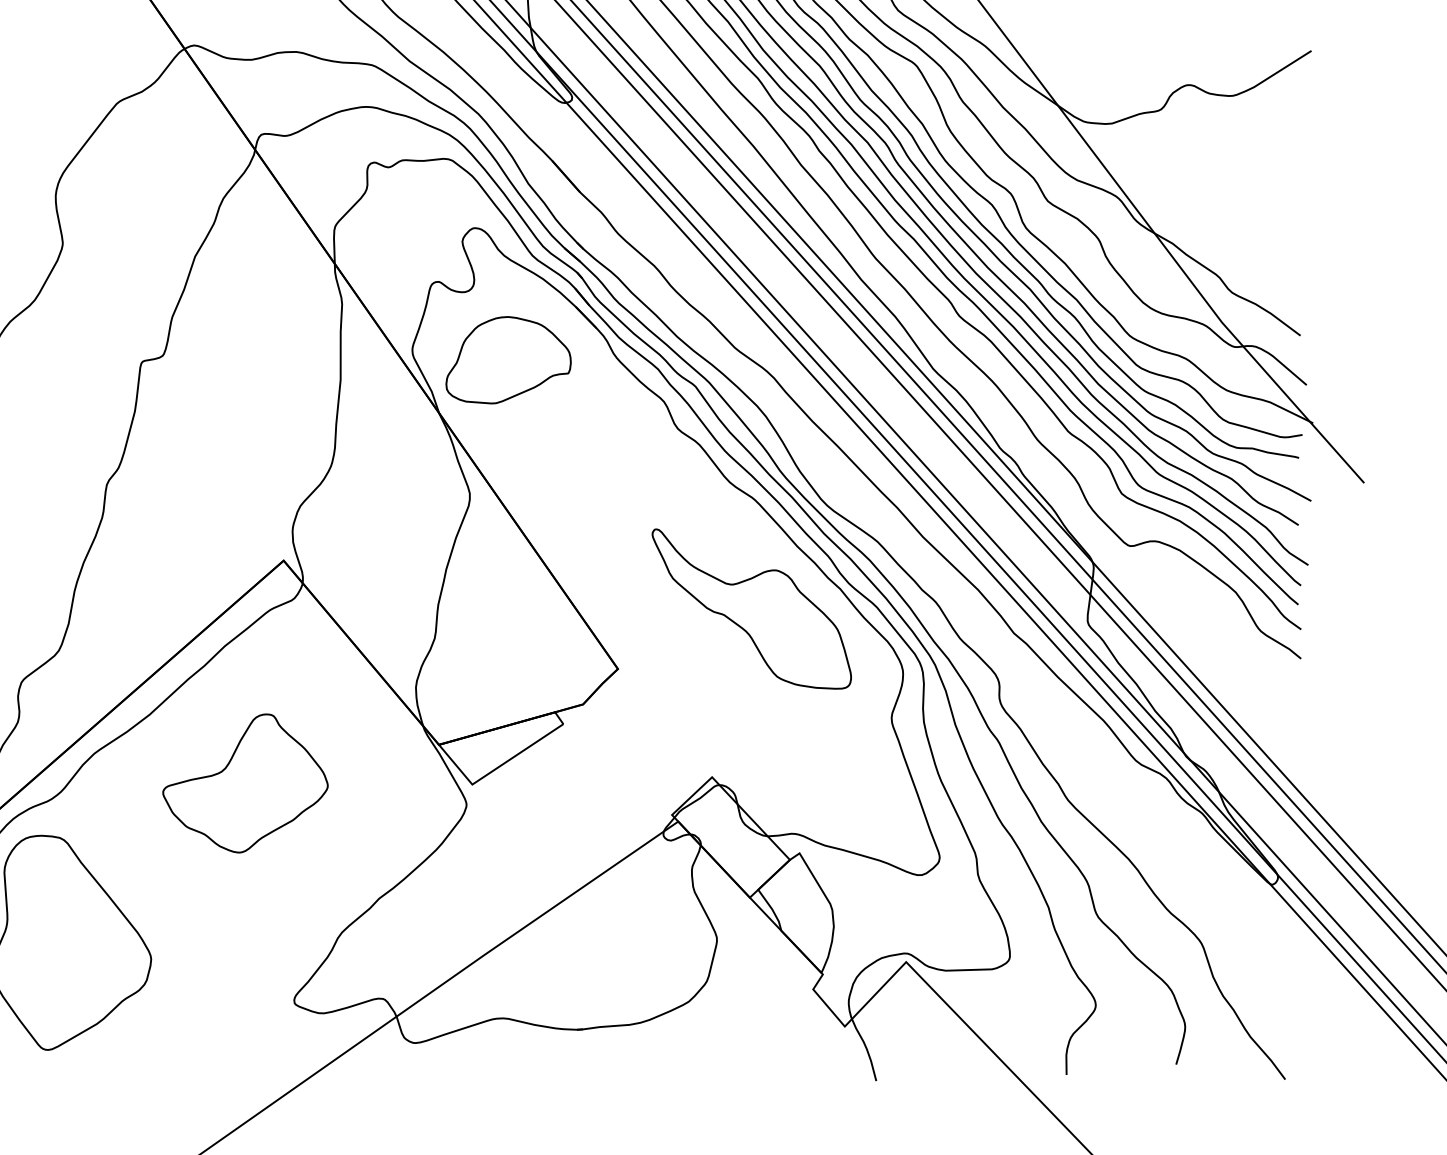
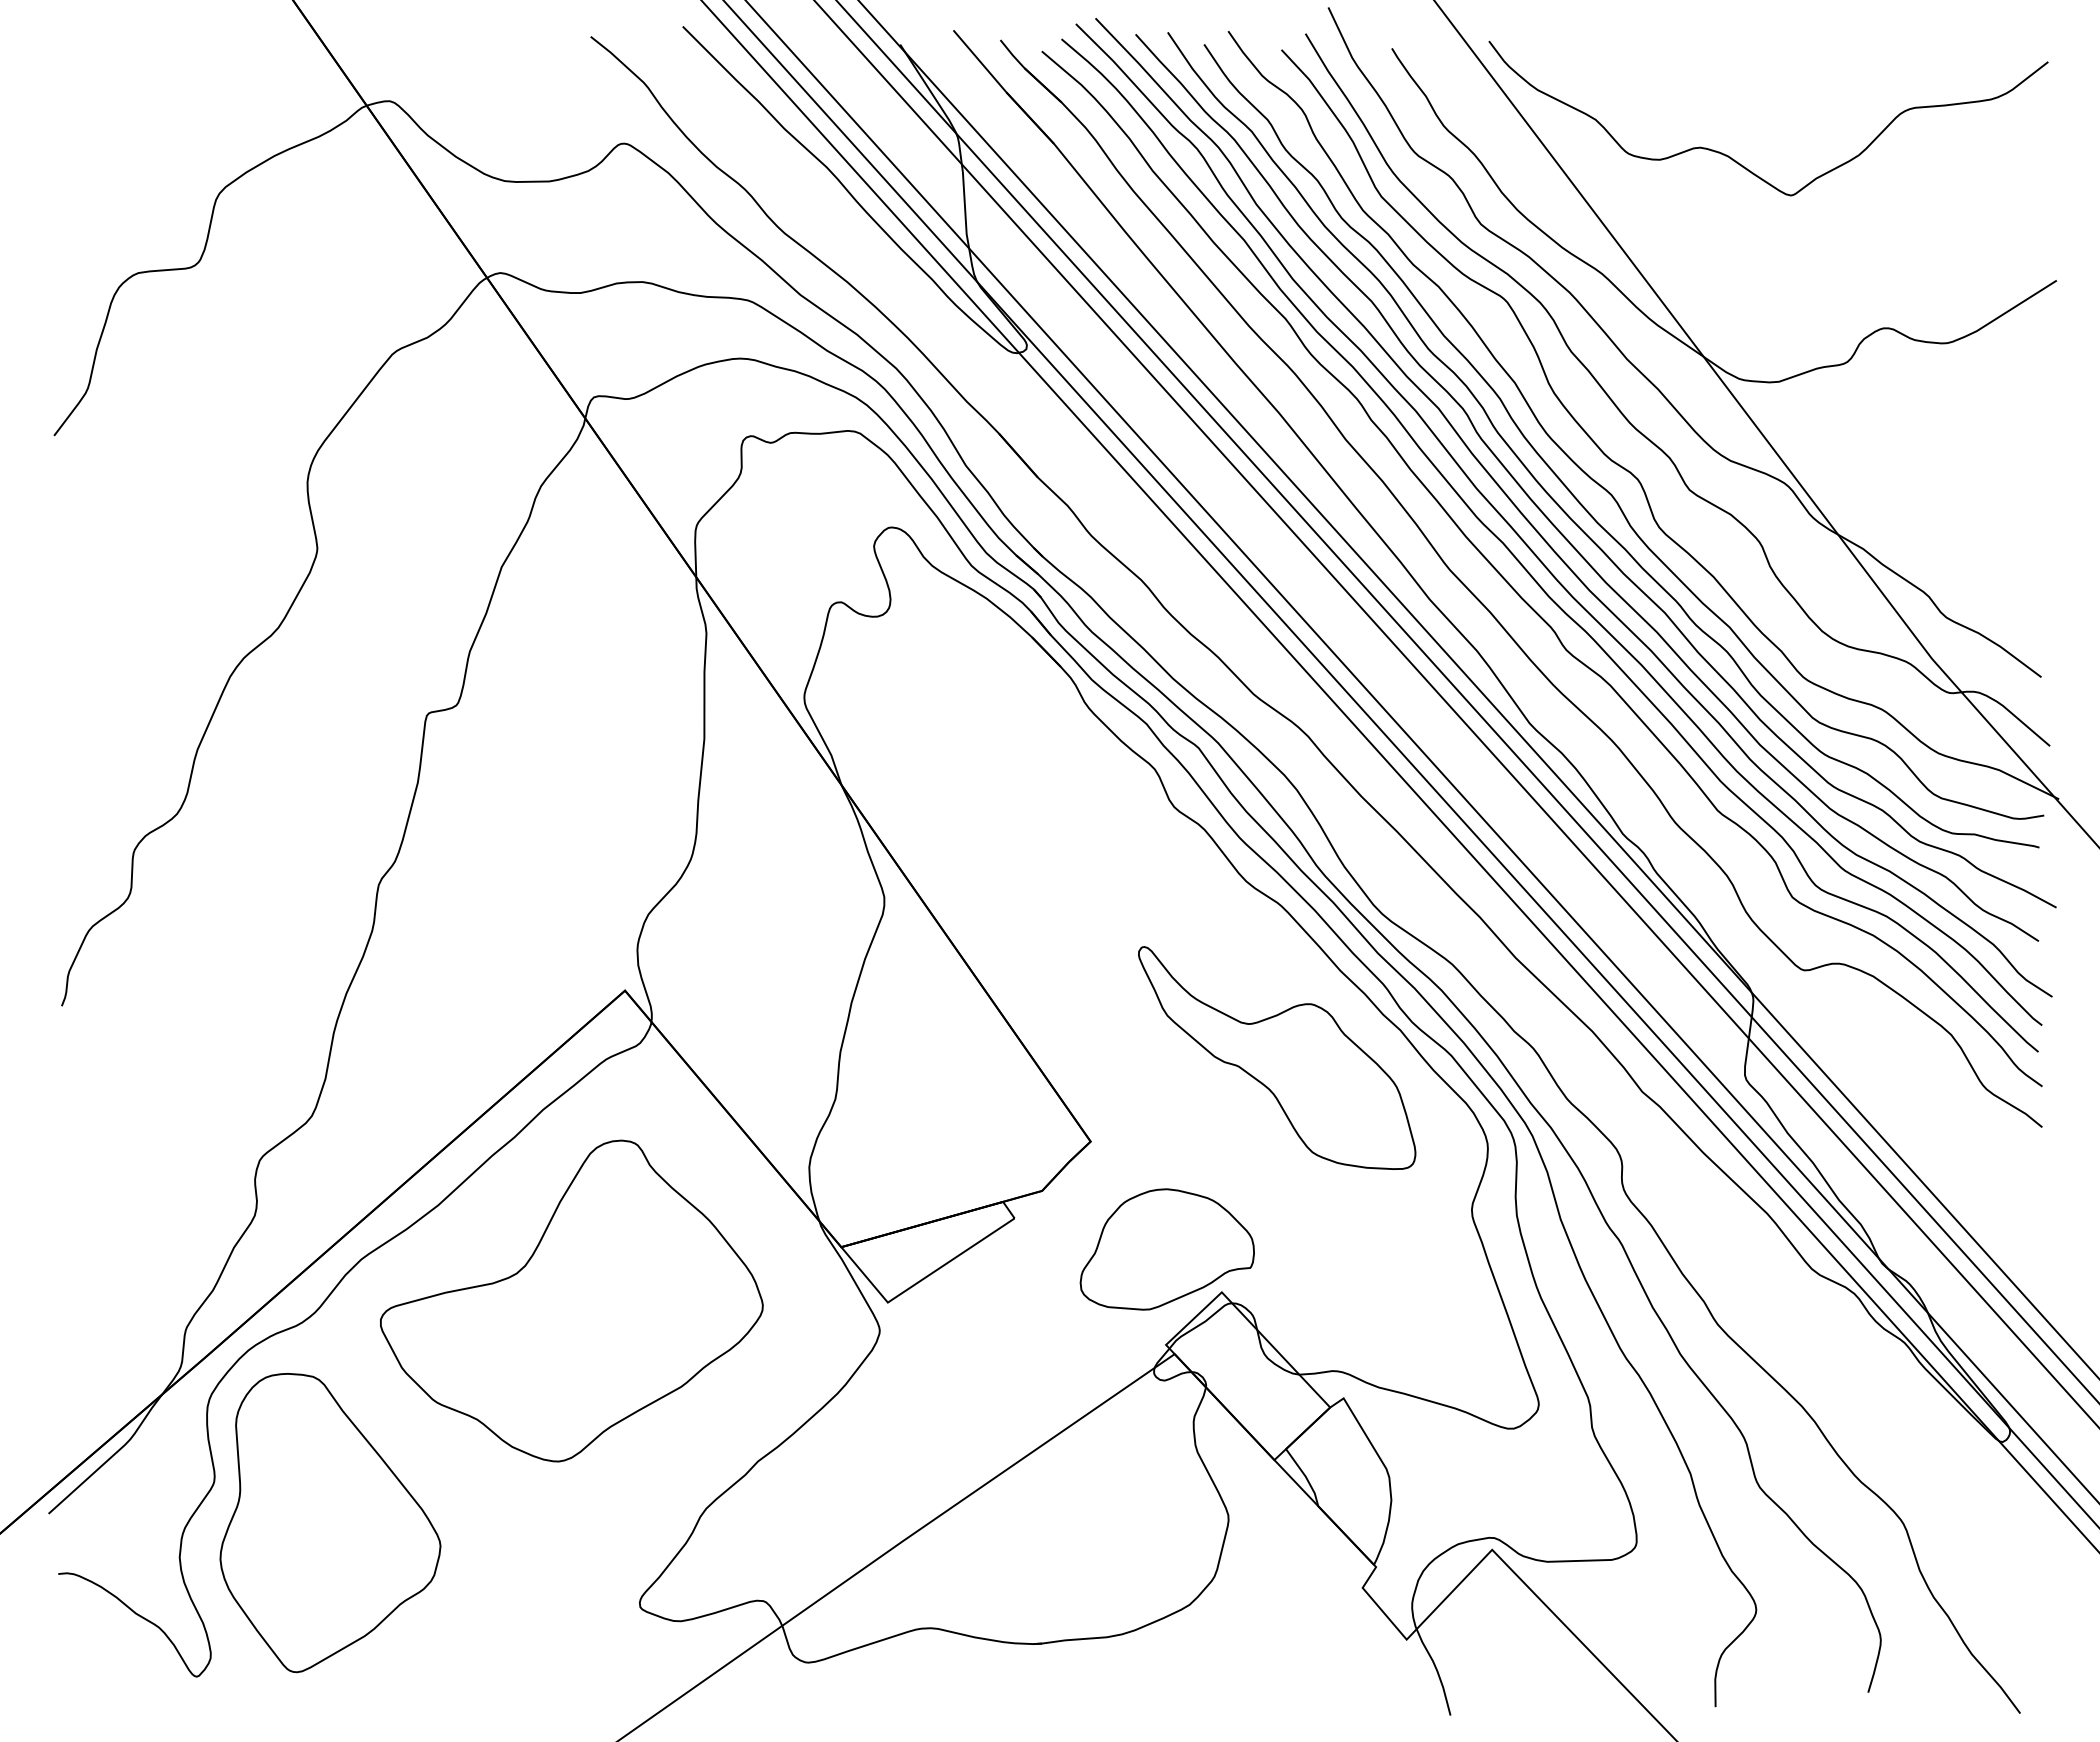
part: (508, 360) -> (1166, 1249), moved
part: (245, 783) -> (571, 1300), size x1.67

